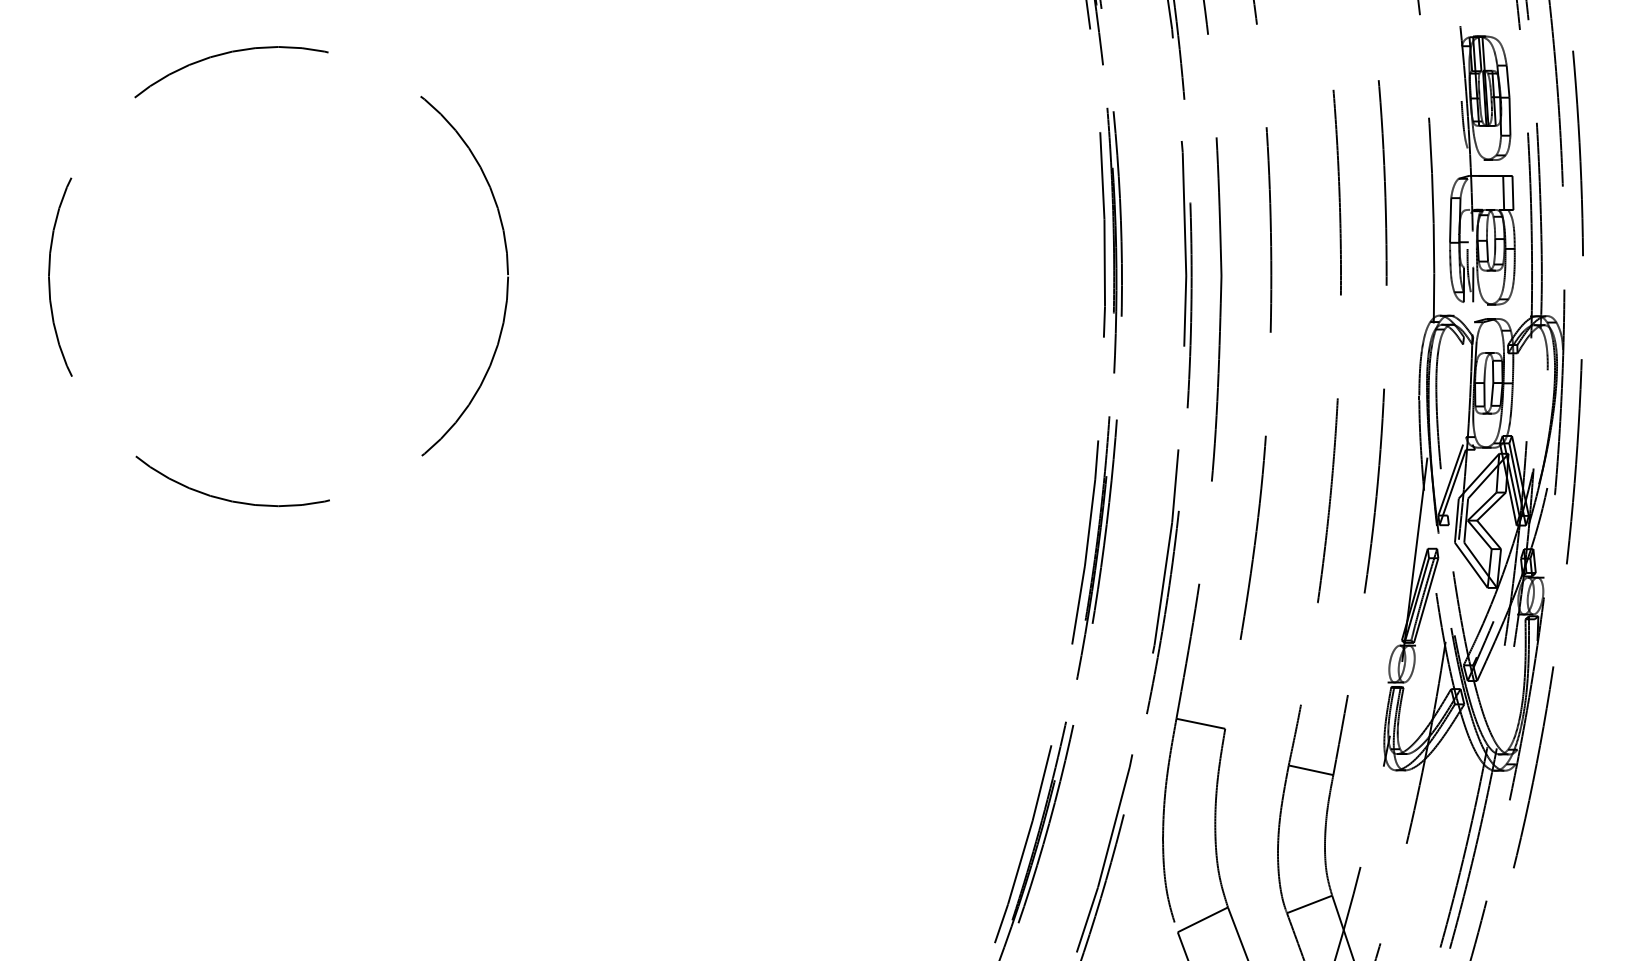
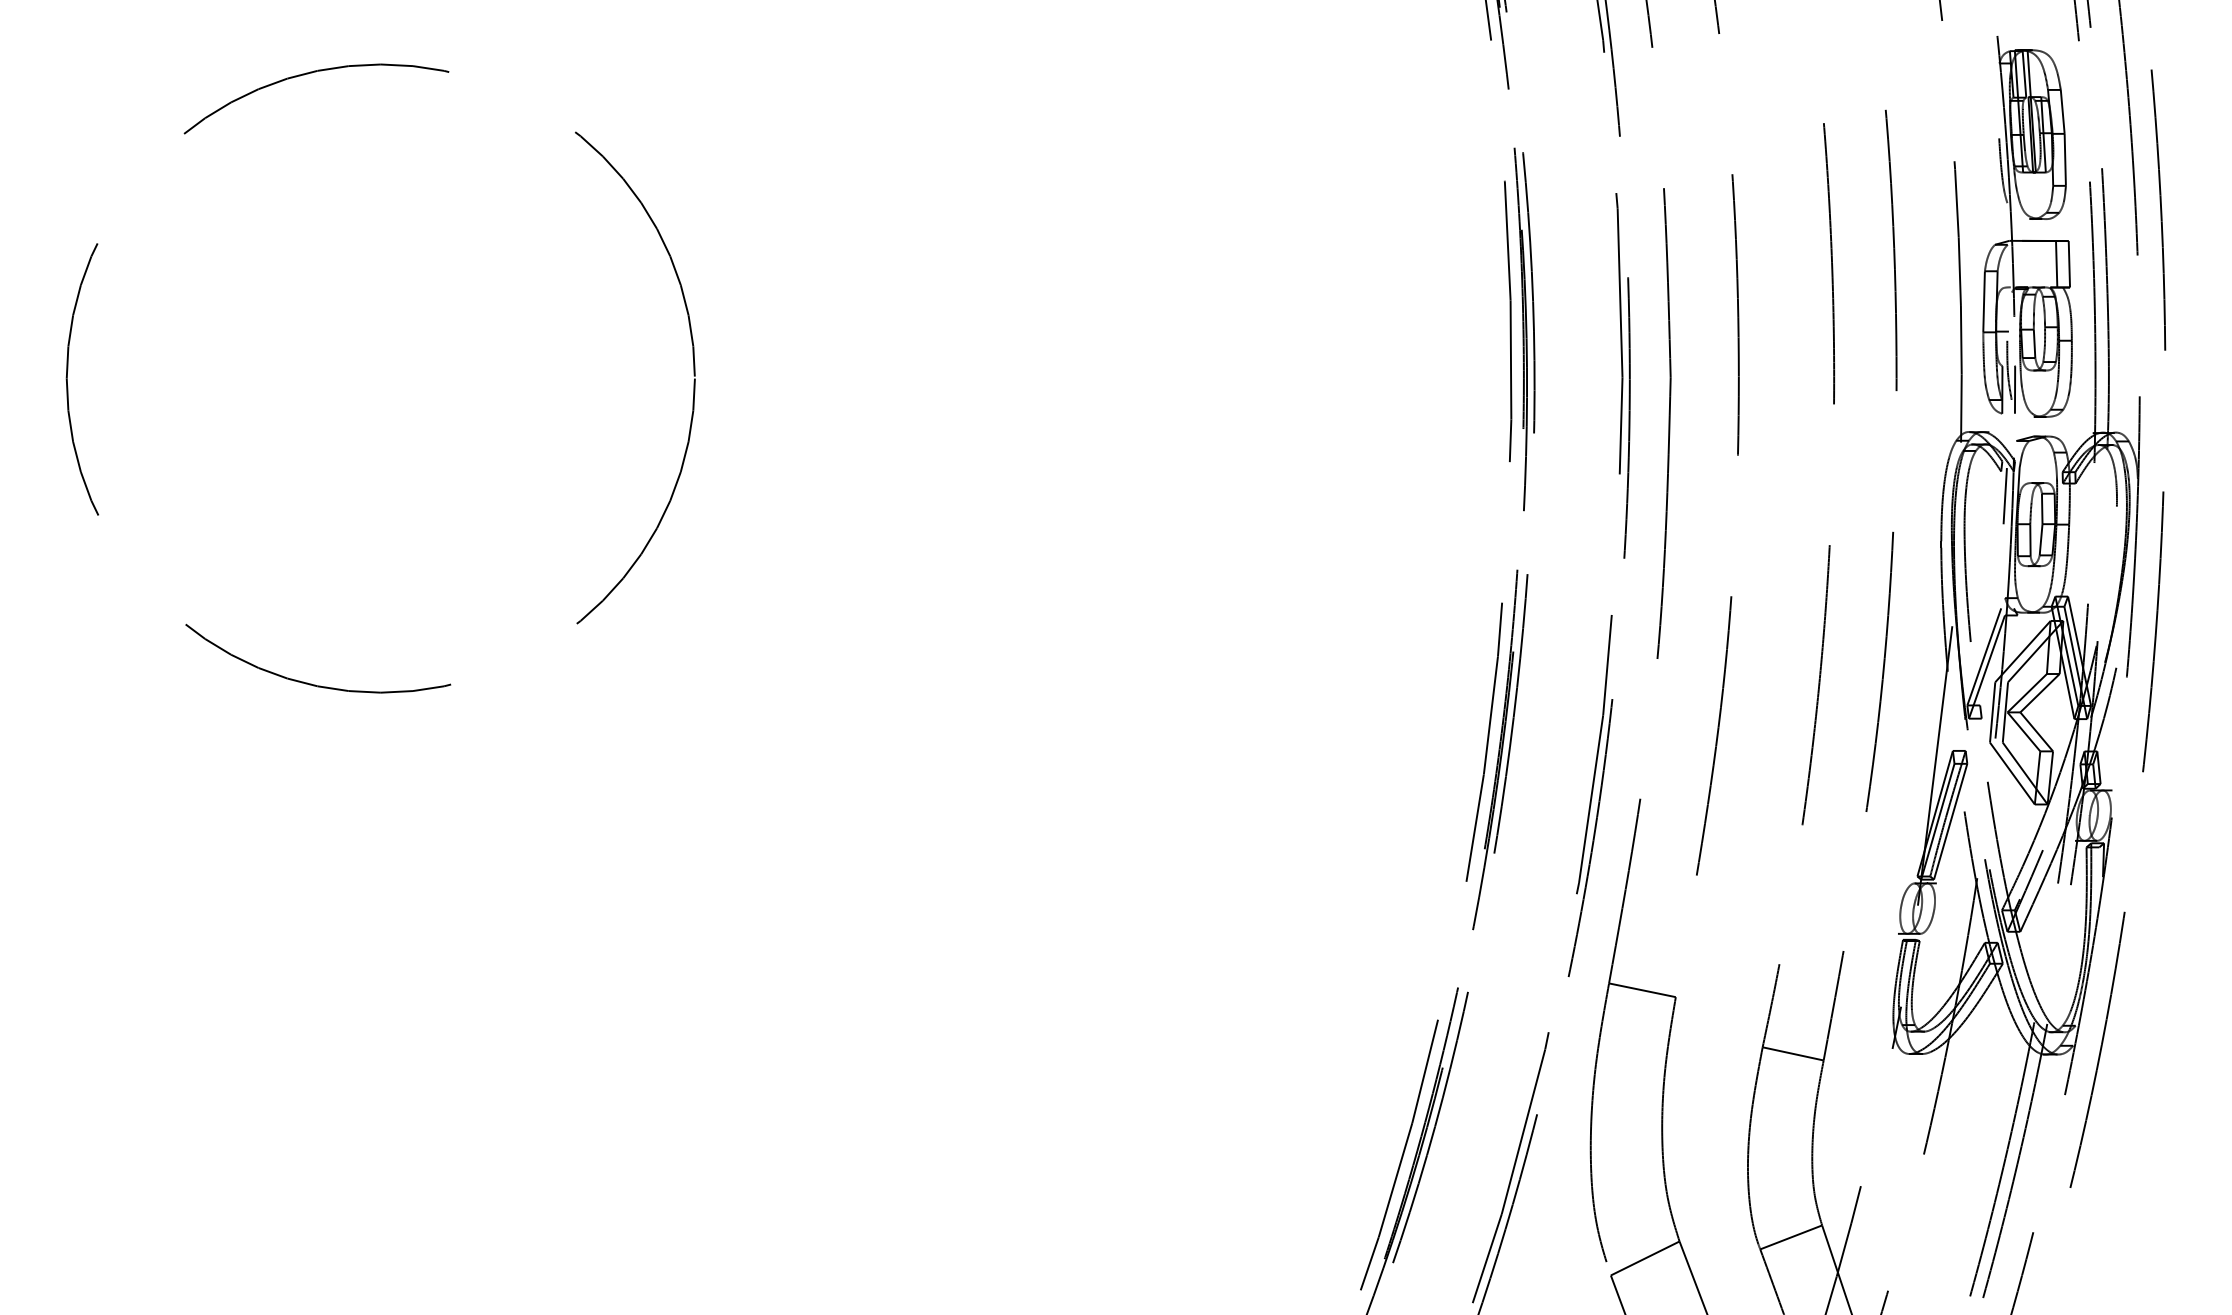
line: (1465, 362) -> (2004, 496), added

